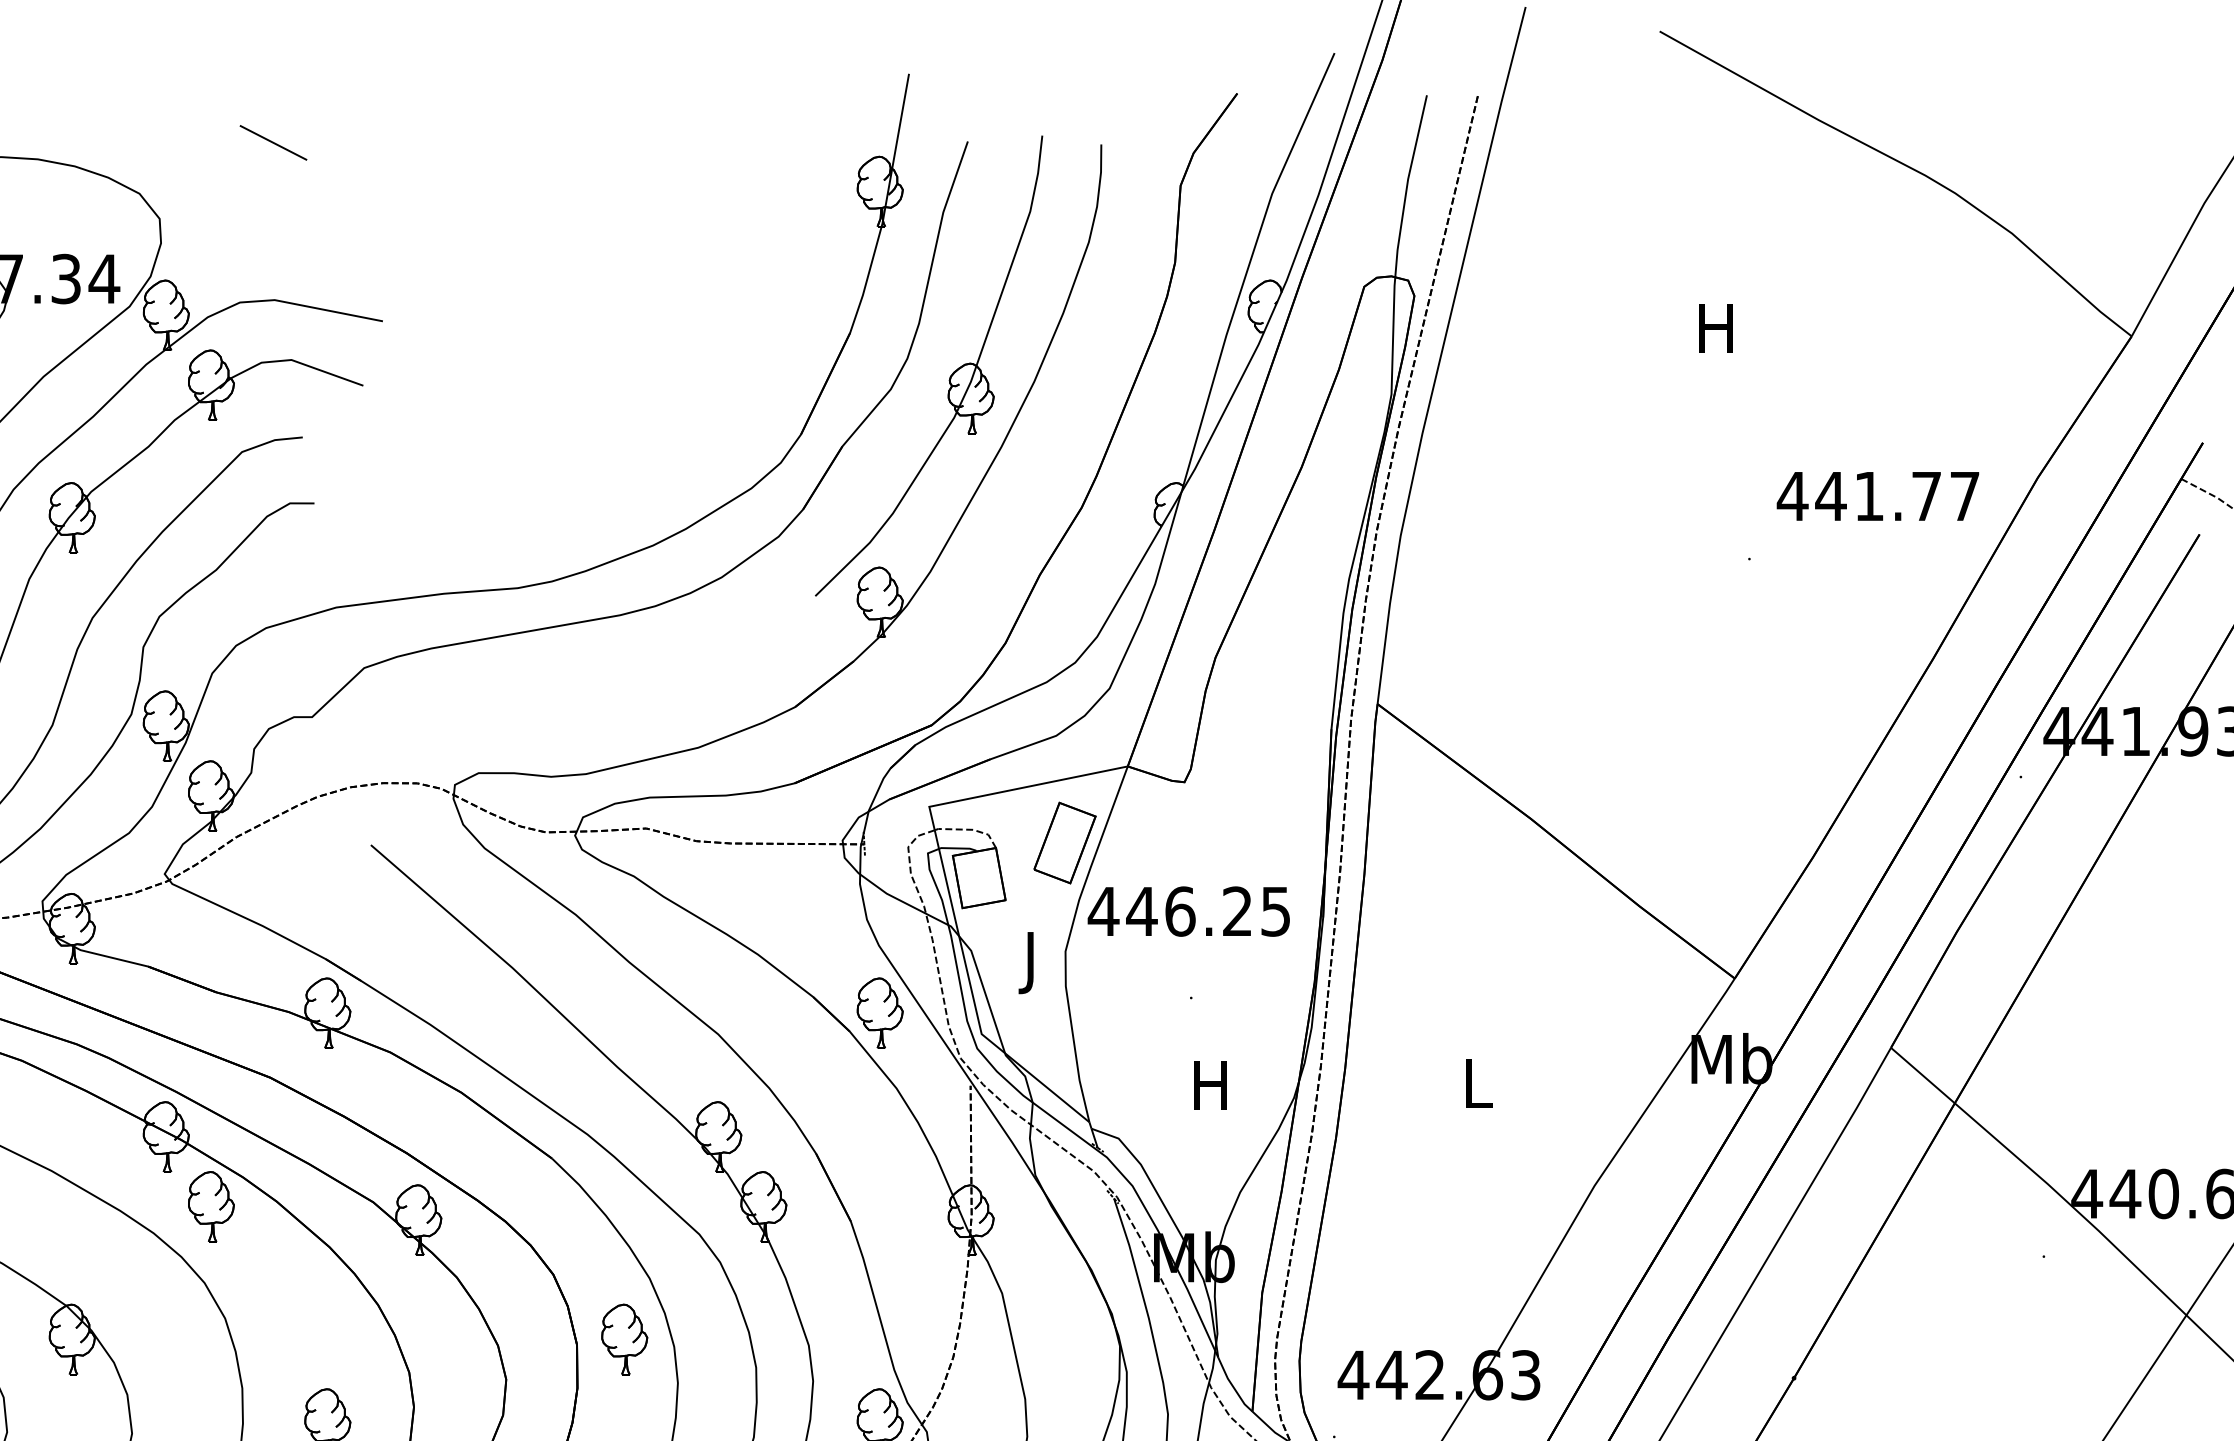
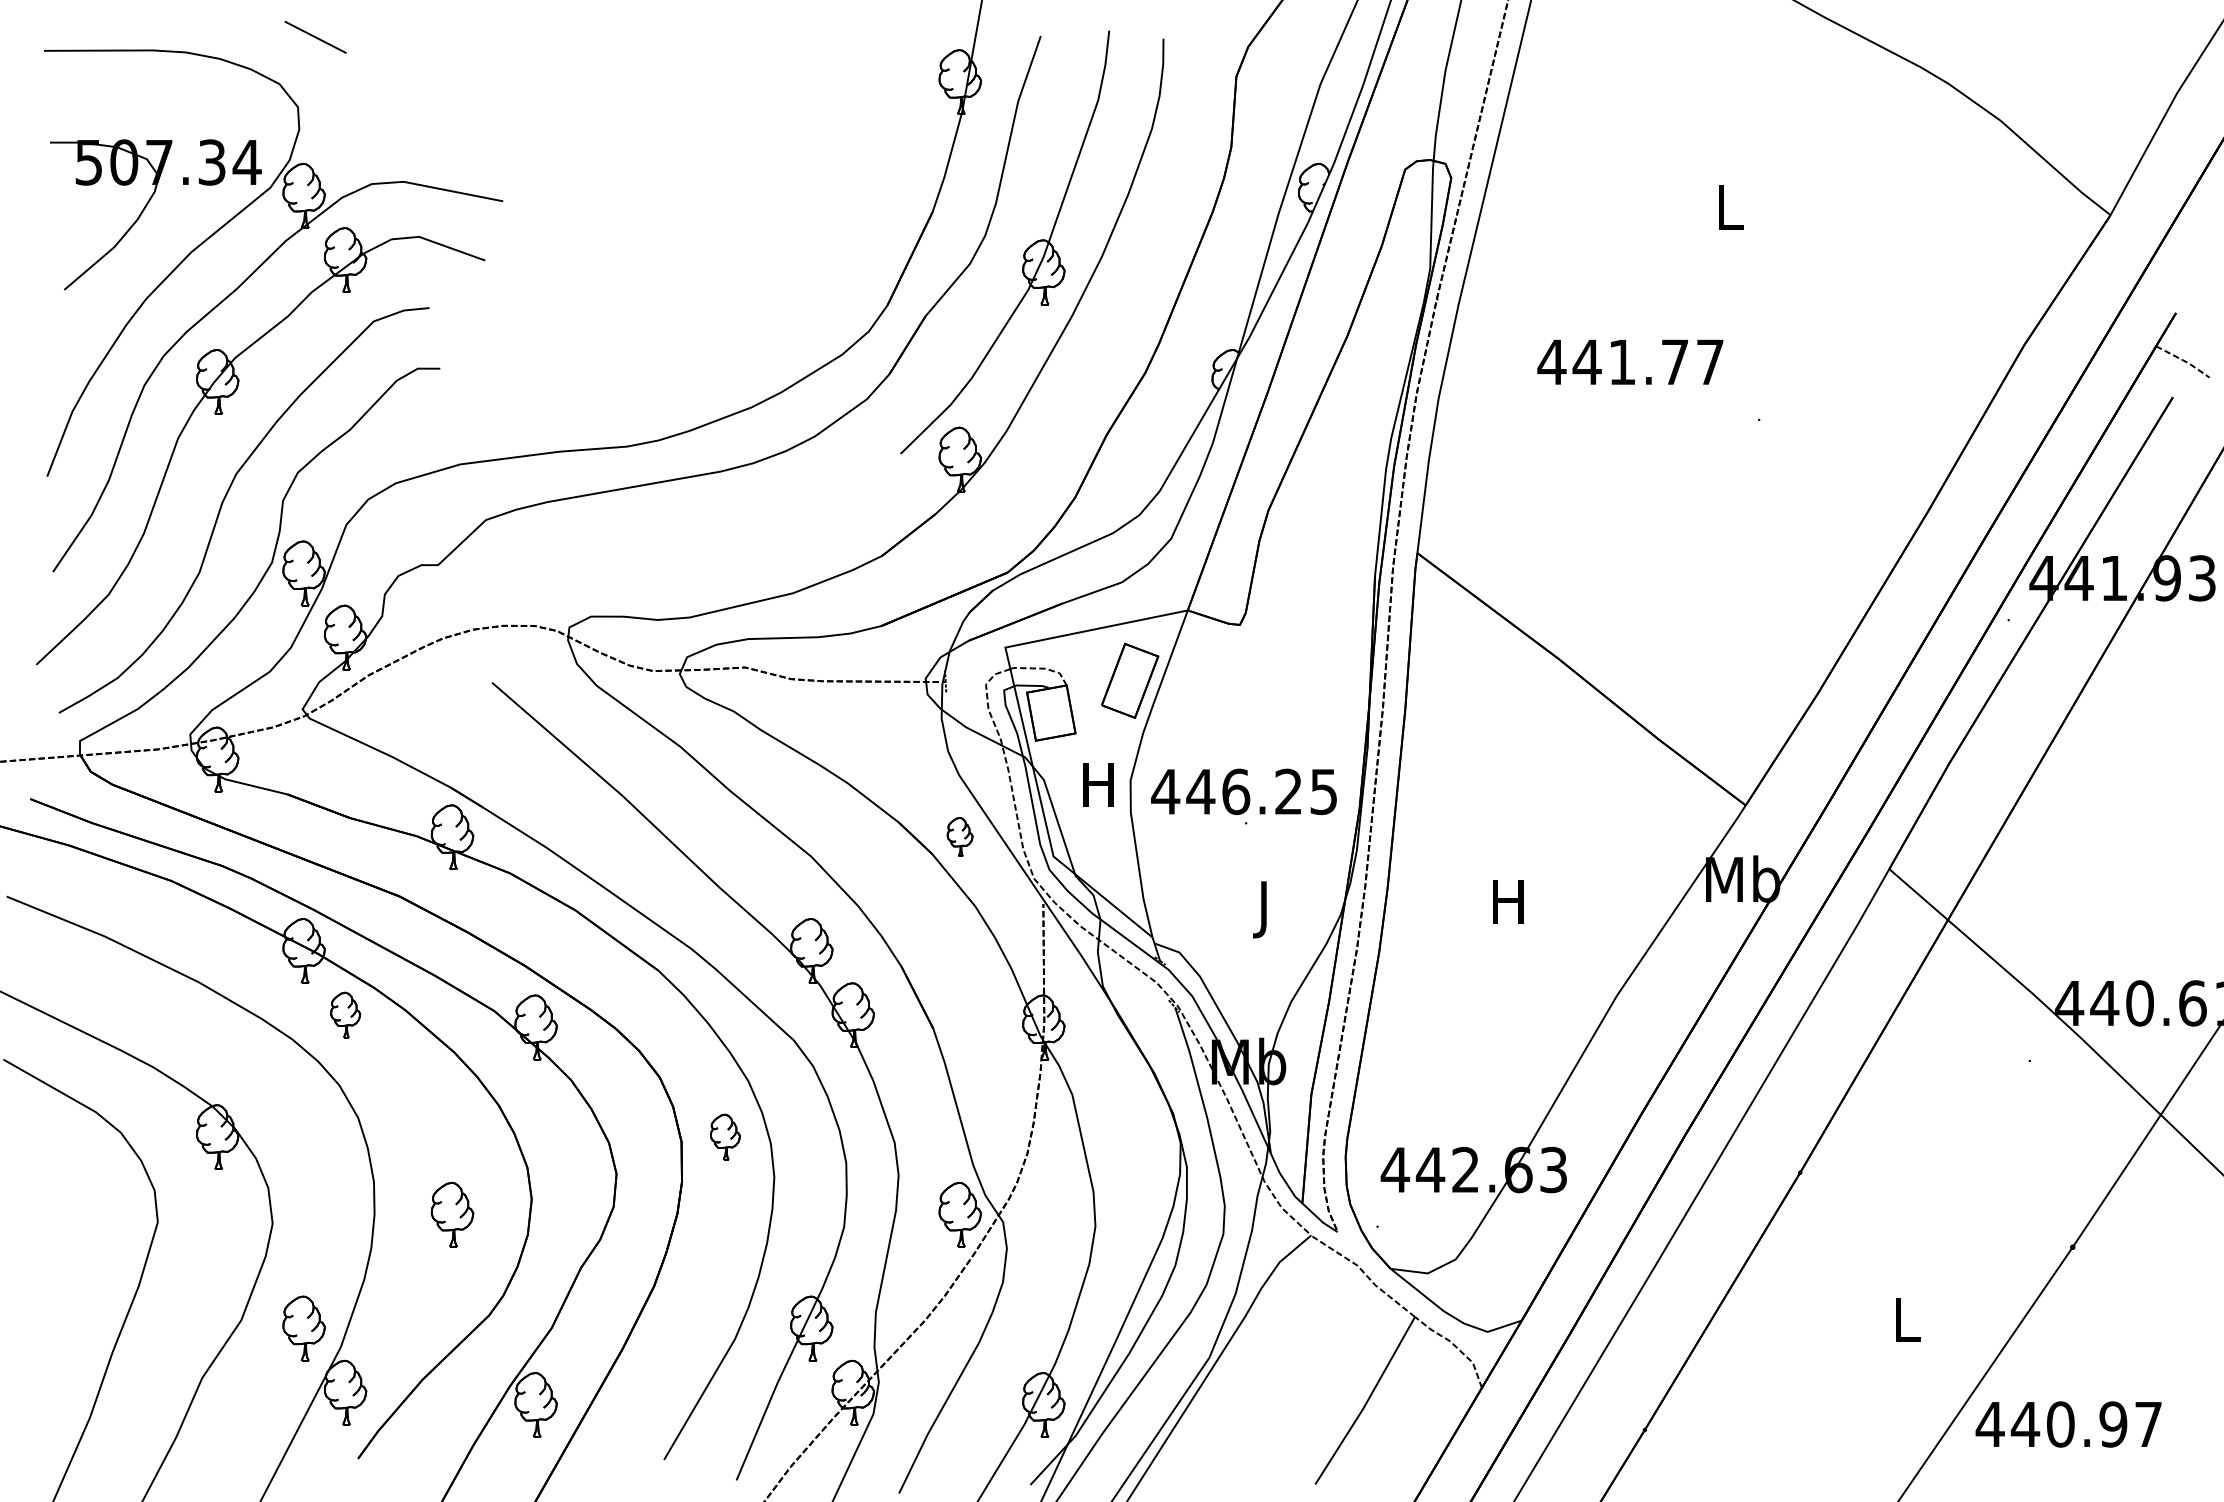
line: (273, 141) -> (315, 36), moved
text: (1716, 328) -> (1728, 207), H -> L
text: (1878, 495) -> (1630, 361), moved
text: (1188, 911) -> (1243, 791), moved
text: (1030, 962) -> (1098, 790), J -> H
part: (879, 1012) -> (959, 836), size x0.6
text: (1476, 1083) -> (1508, 901), L -> H
text: (1210, 1091) -> (1263, 909), H -> J
part: (211, 1206) -> (345, 1014), size x0.7
part: (624, 1338) -> (725, 1136), size x0.7

